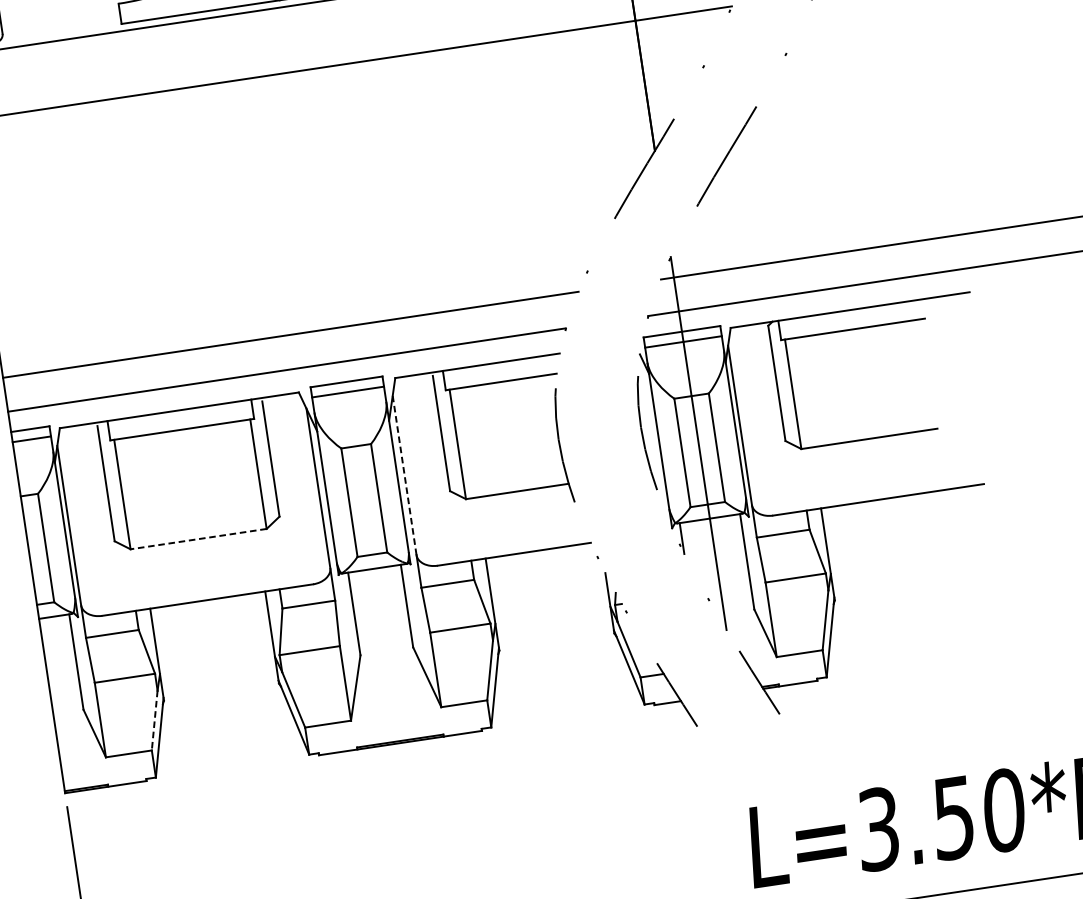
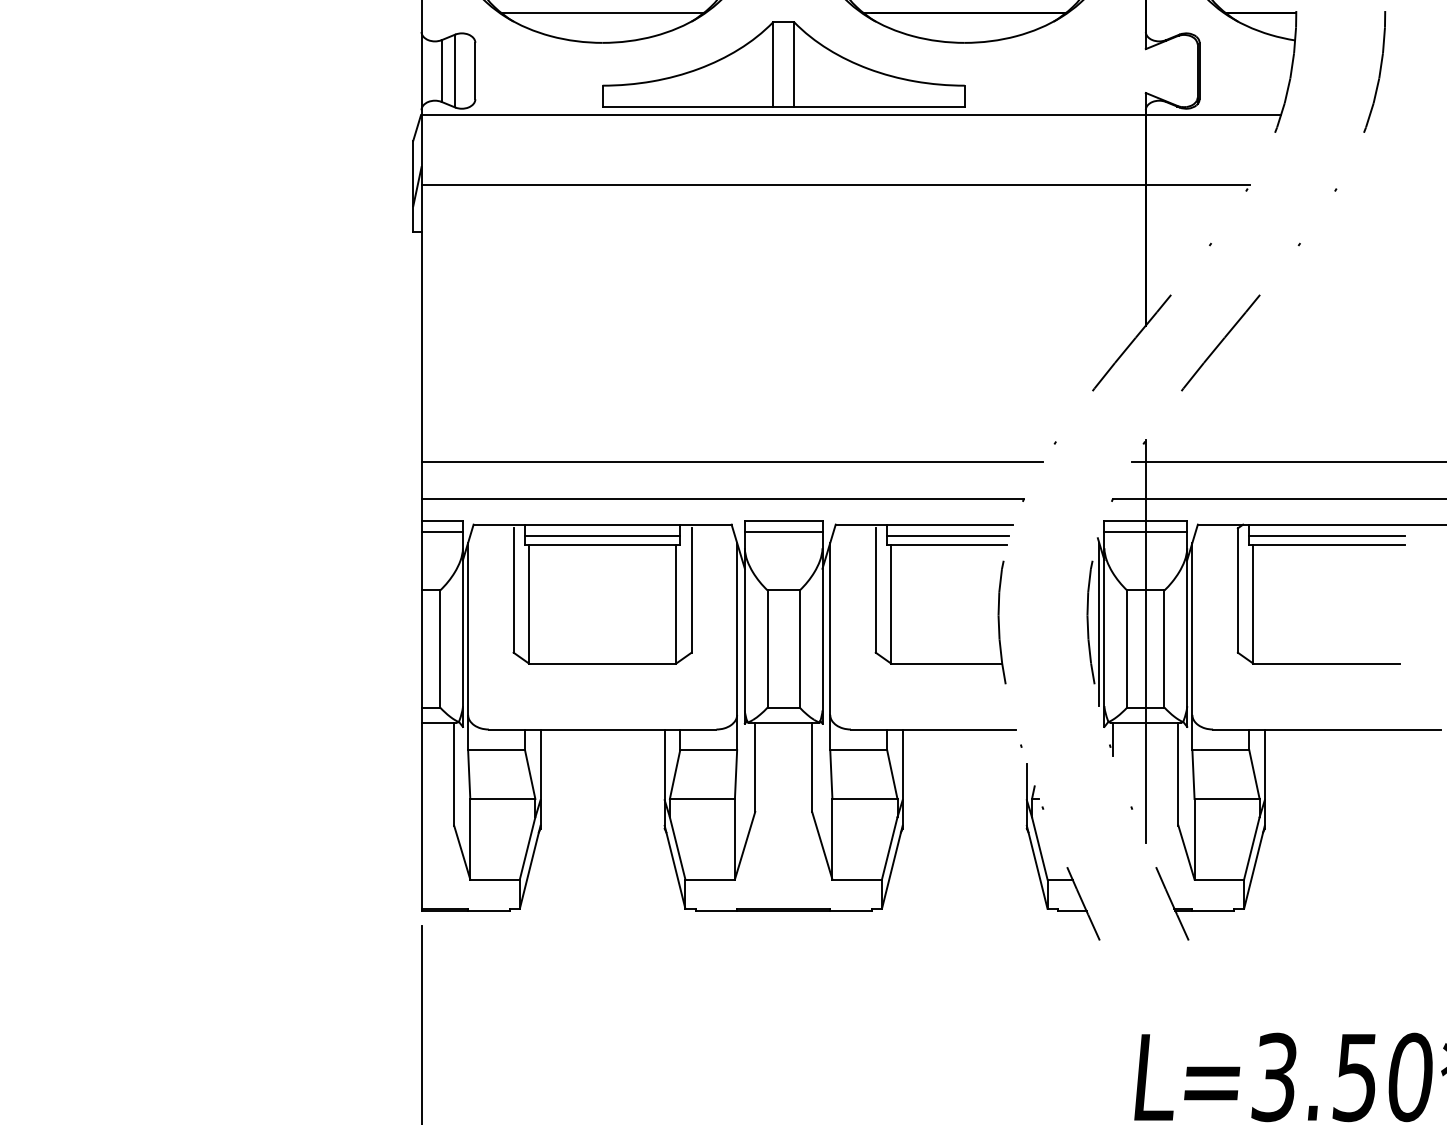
line: (851, 321) -> (1326, 536), added
line: (501, 373) -> (948, 536), added
line: (180, 421) -> (602, 536), added
line: (653, 434) -> (1099, 624), added
line: (404, 474) -> (830, 628), dashed -> solid
line: (198, 538) -> (602, 663), dashed -> solid
line: (154, 720) -> (527, 848), dashed -> solid

